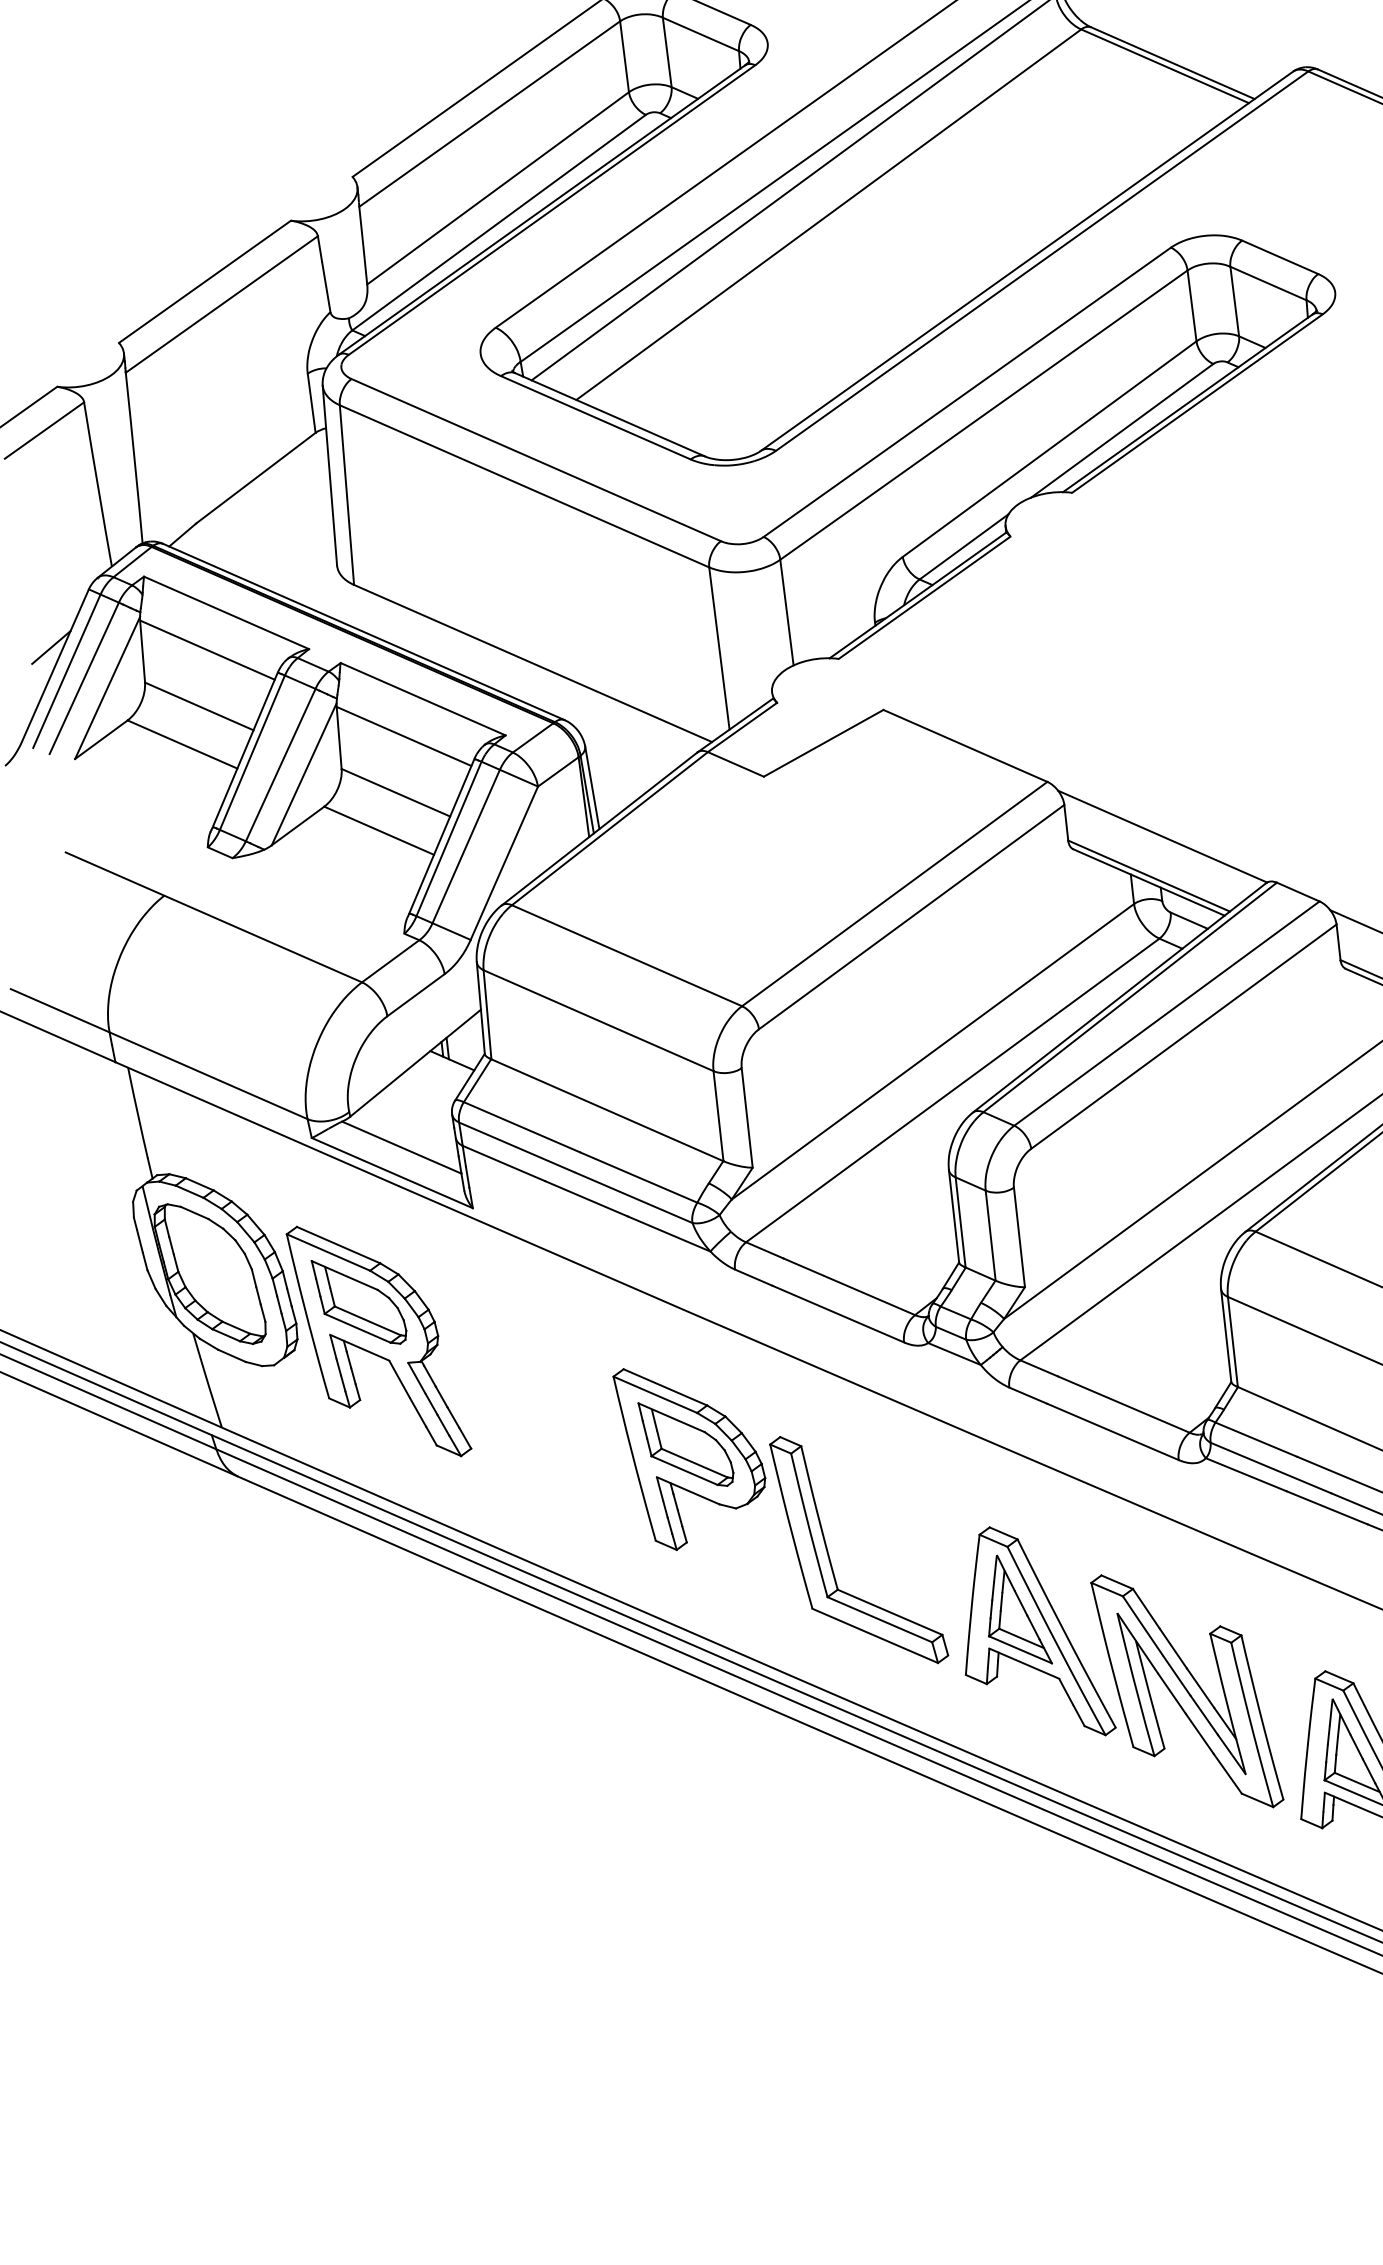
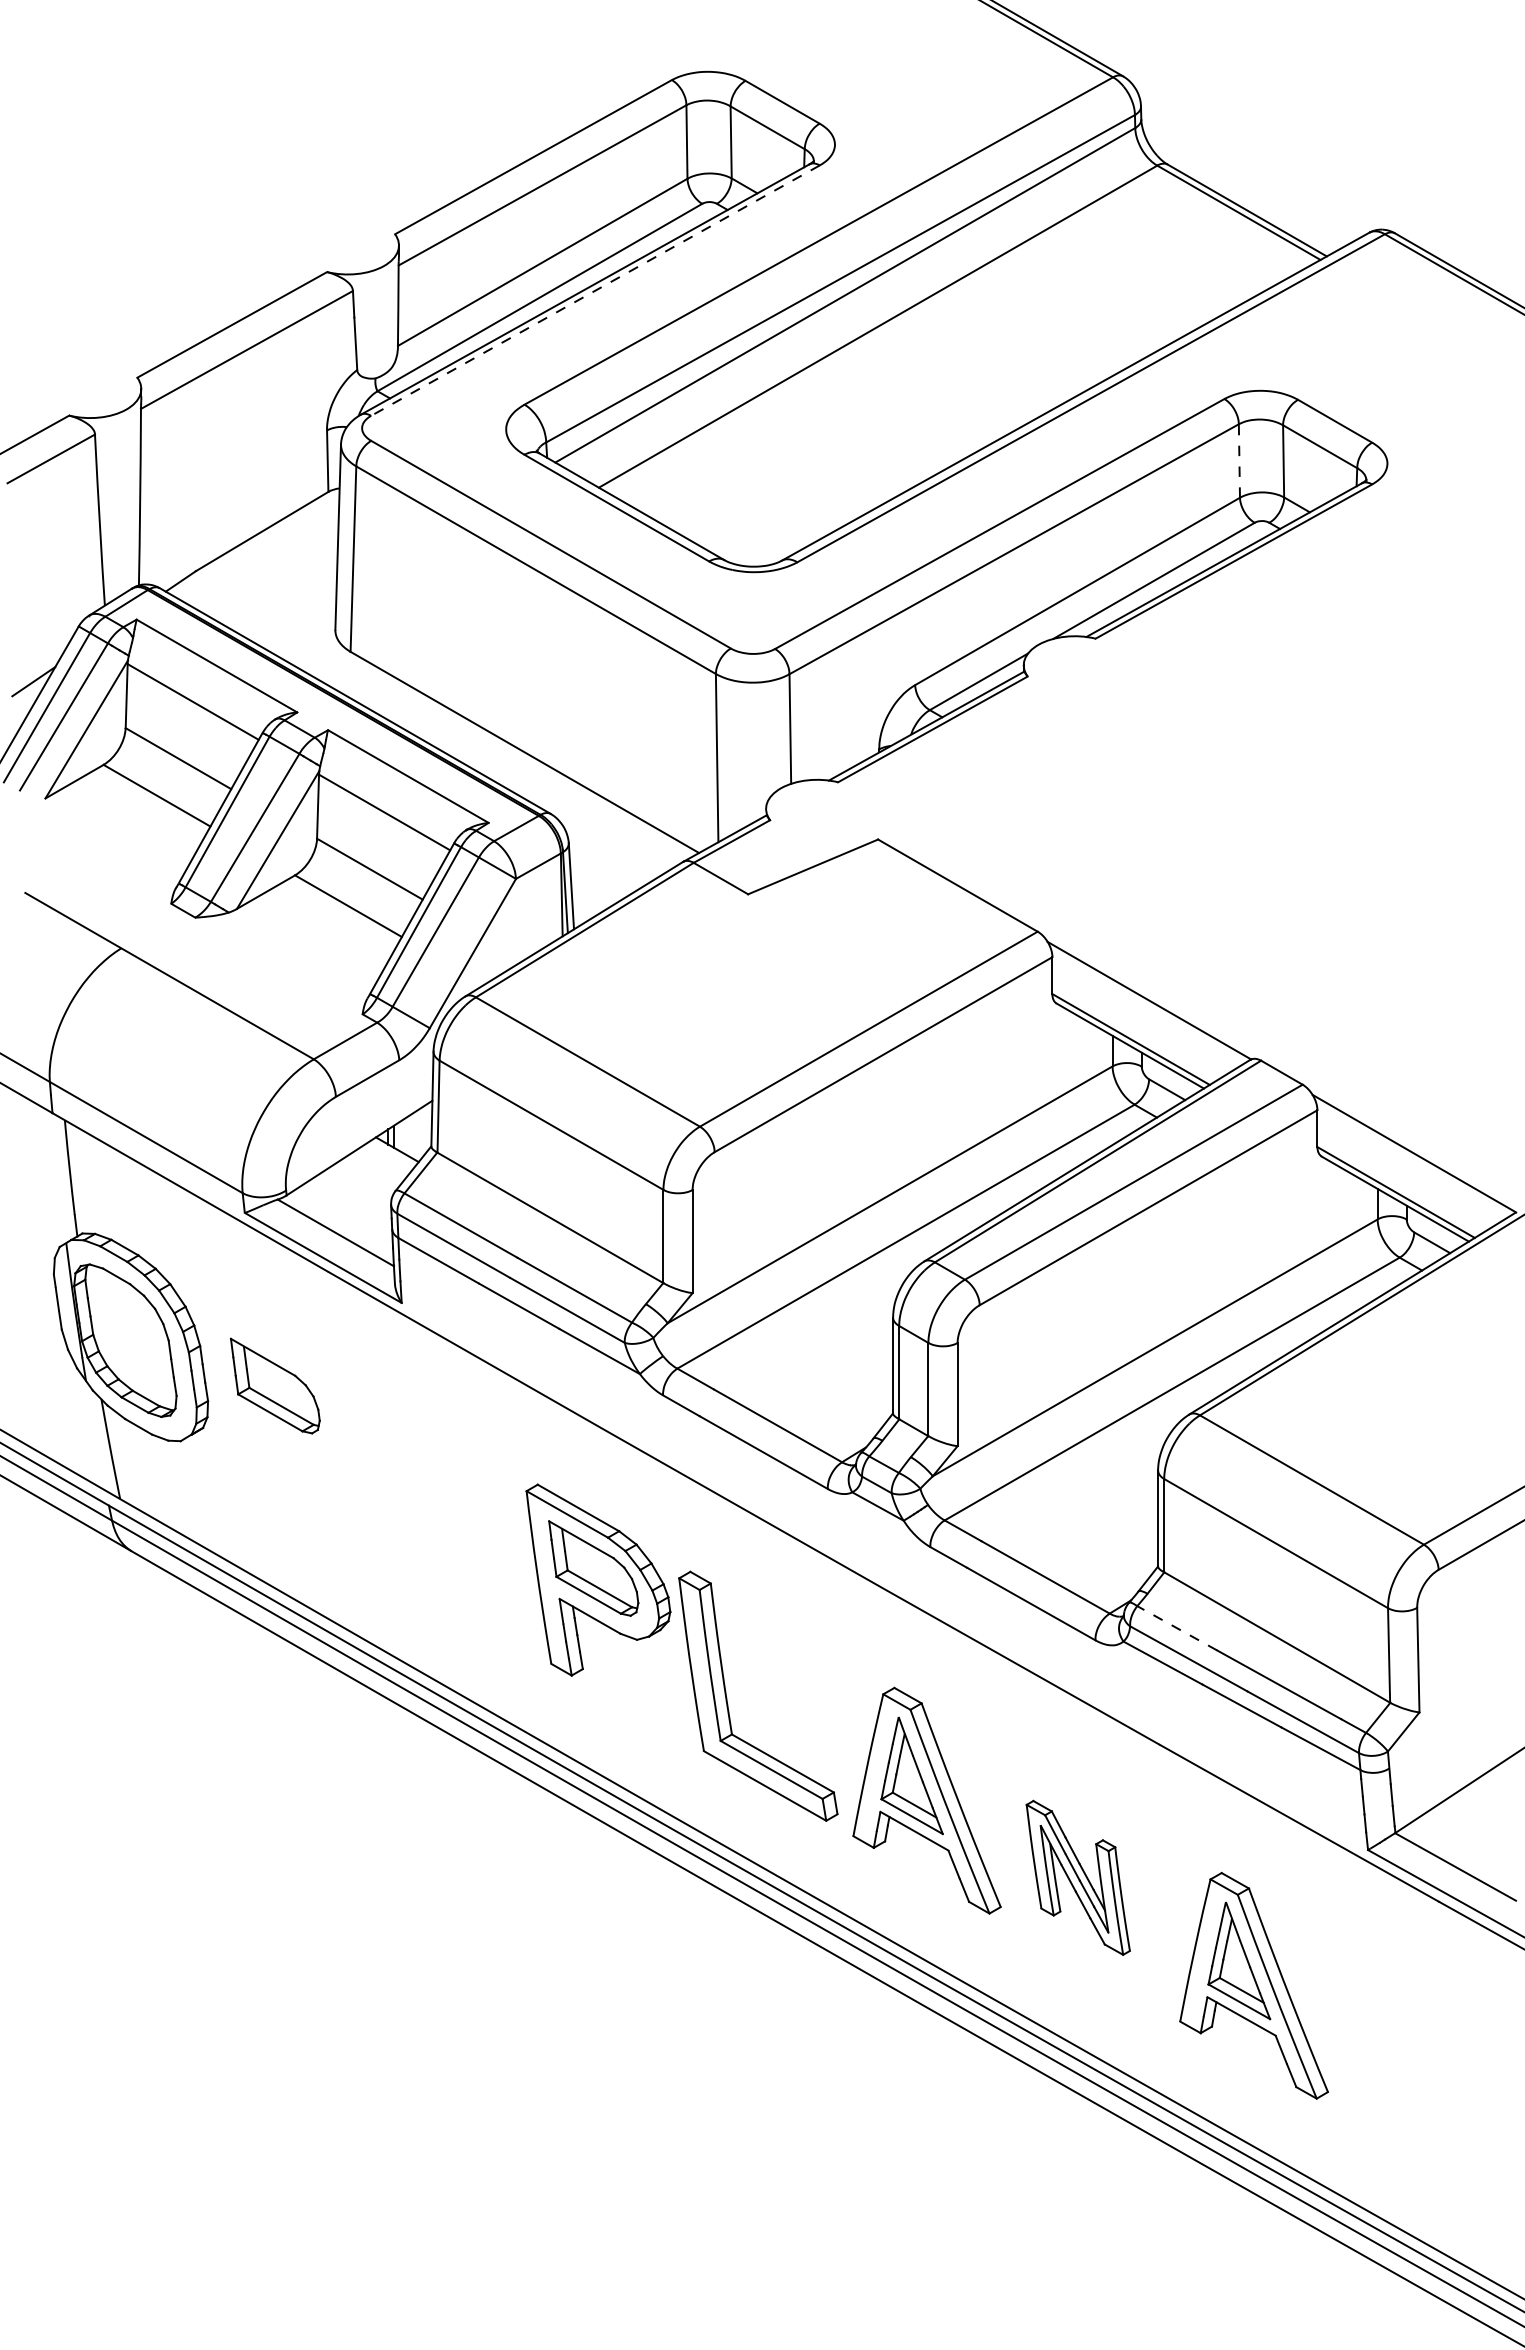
line: (552, 209) -> (595, 290), solid -> dashed
line: (1192, 306) -> (1239, 461), solid -> dashed
part: (378, 1341) -> (290, 1428), removed
line: (1256, 1439) -> (1177, 1628), solid -> dashed
part: (1187, 1690) -> (1078, 1877), size x0.6

